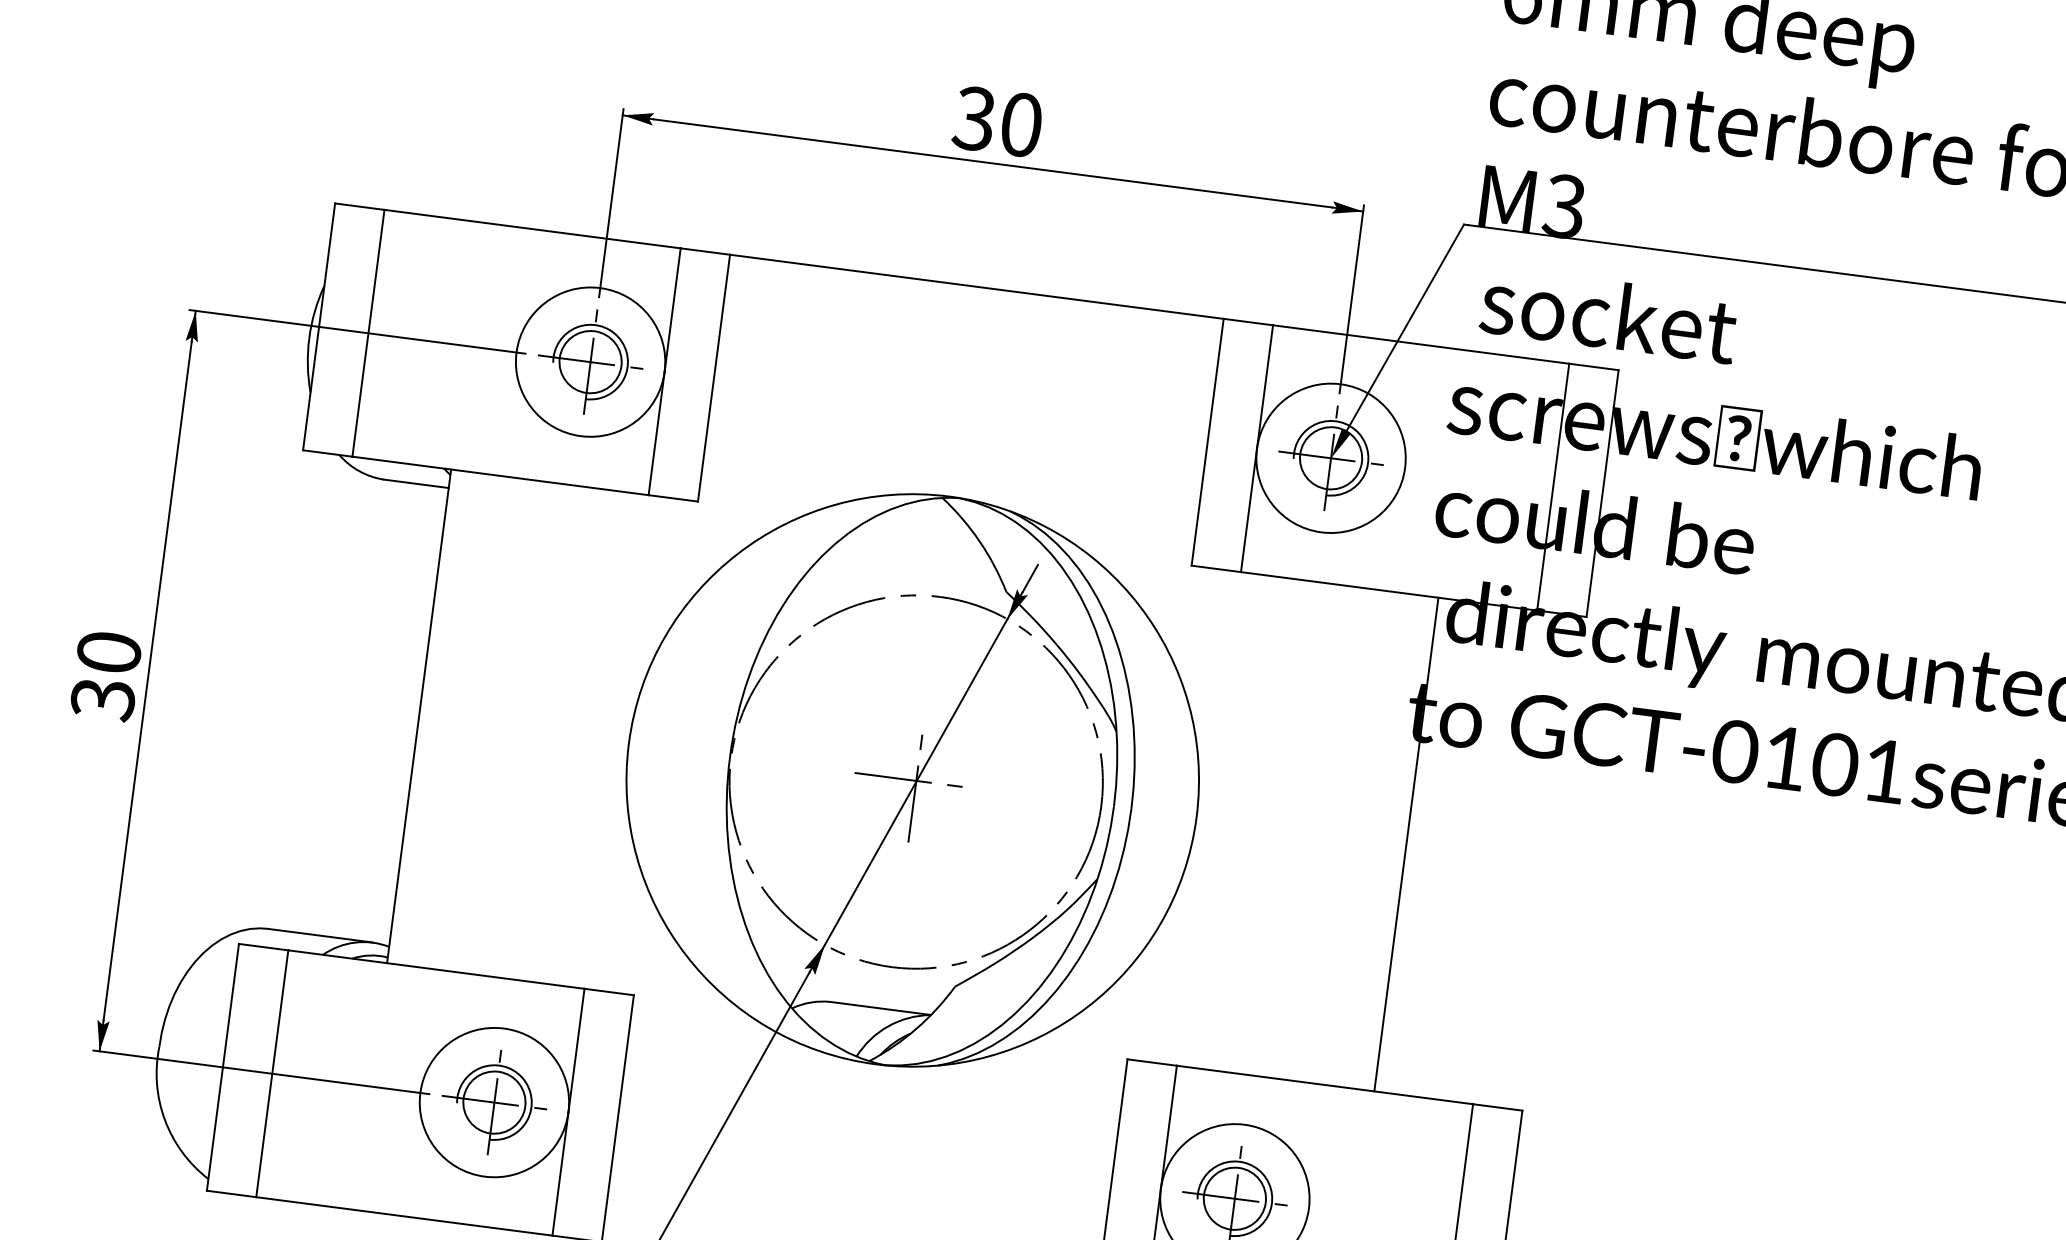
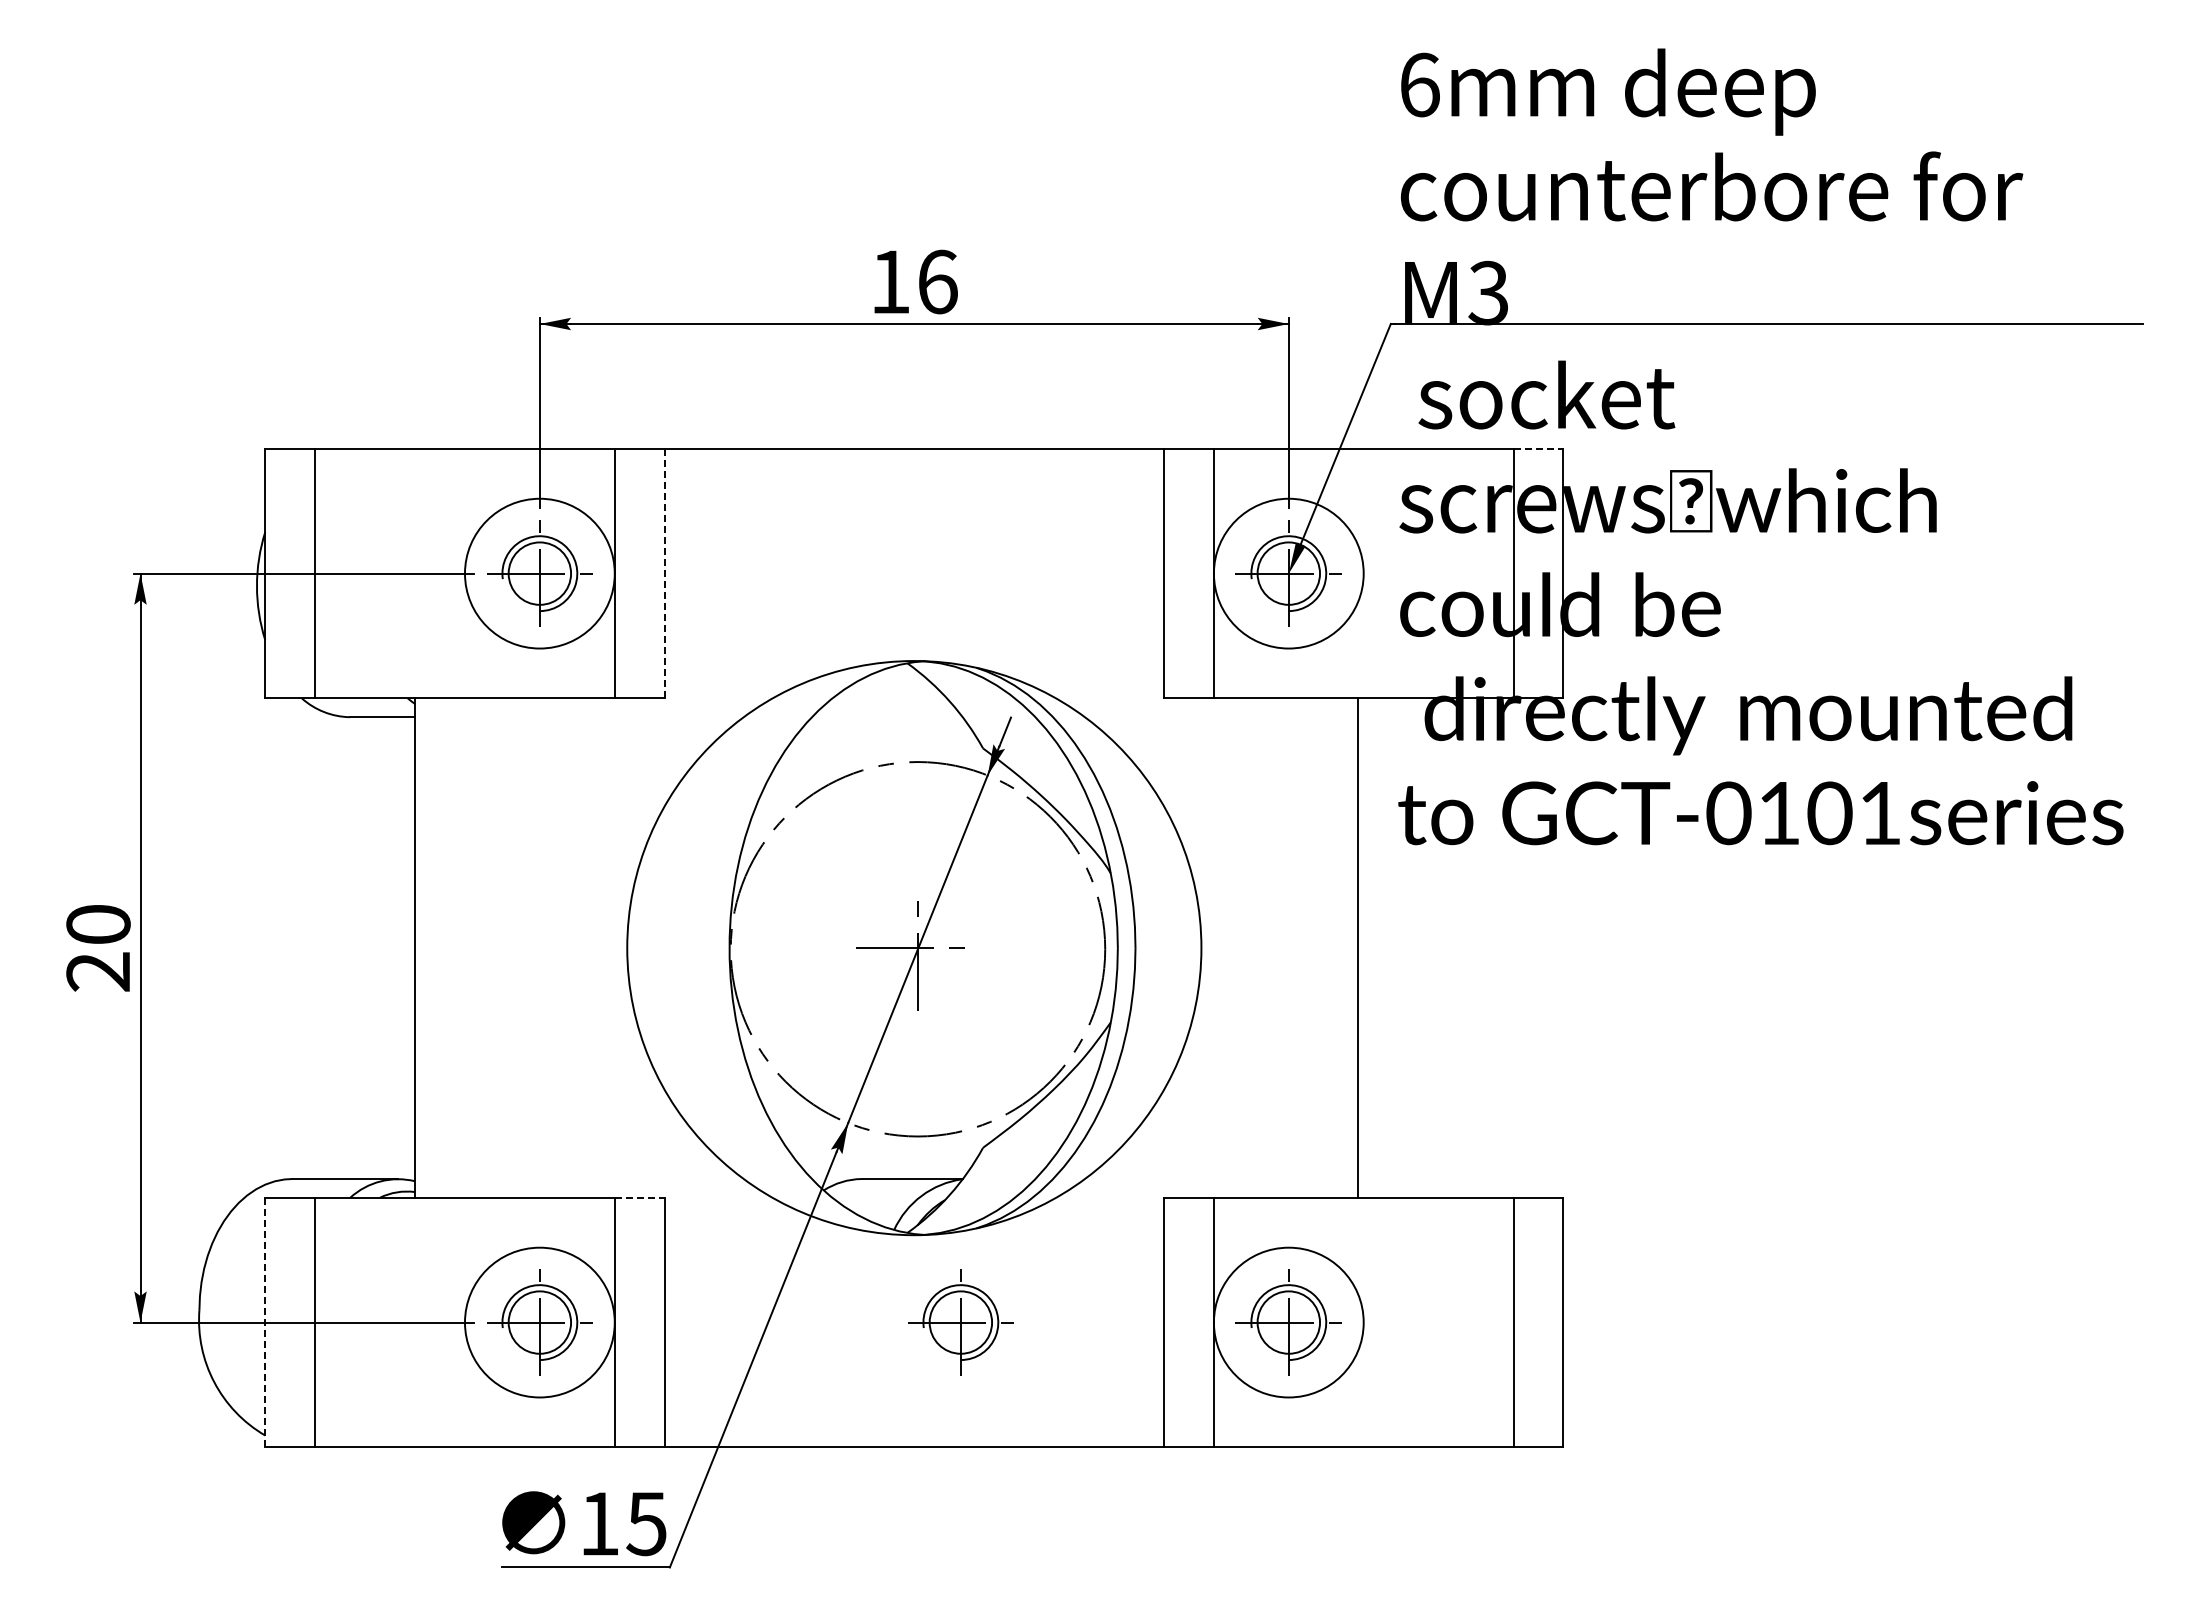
text: (997, 121) -> (913, 281), 30 -> 16
line: (1594, 366) -> (1538, 448), solid -> dashed
line: (713, 377) -> (664, 573), solid -> dashed
text: (102, 699) -> (98, 972), 30 -> 20
line: (1406, 843) -> (1357, 947), moved
line: (608, 991) -> (639, 1197), solid -> dashed
line: (223, 1067) -> (265, 1322), solid -> dashed
part: (910, 1156) -> (960, 1322), added

